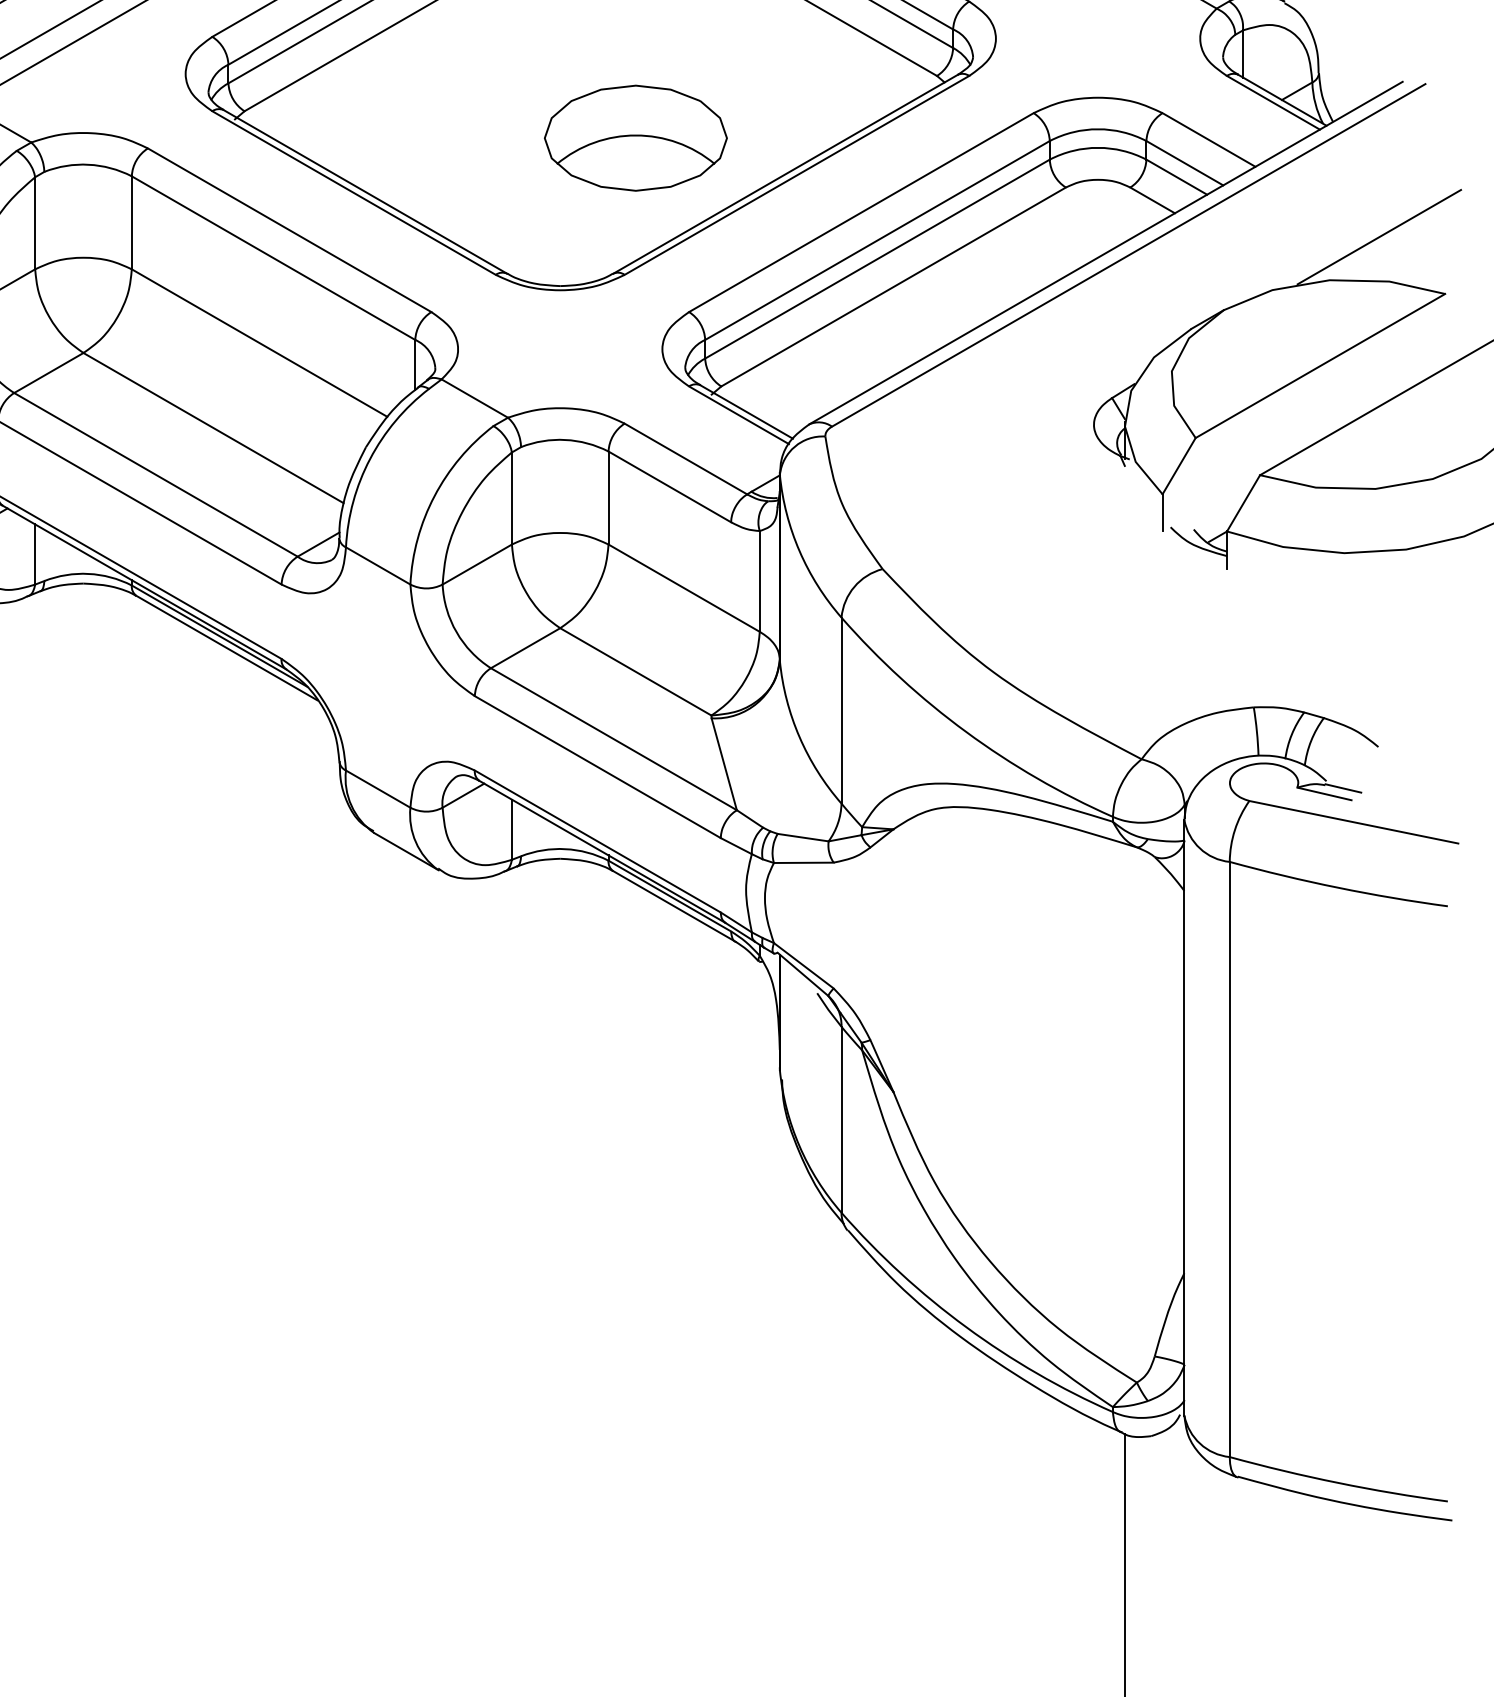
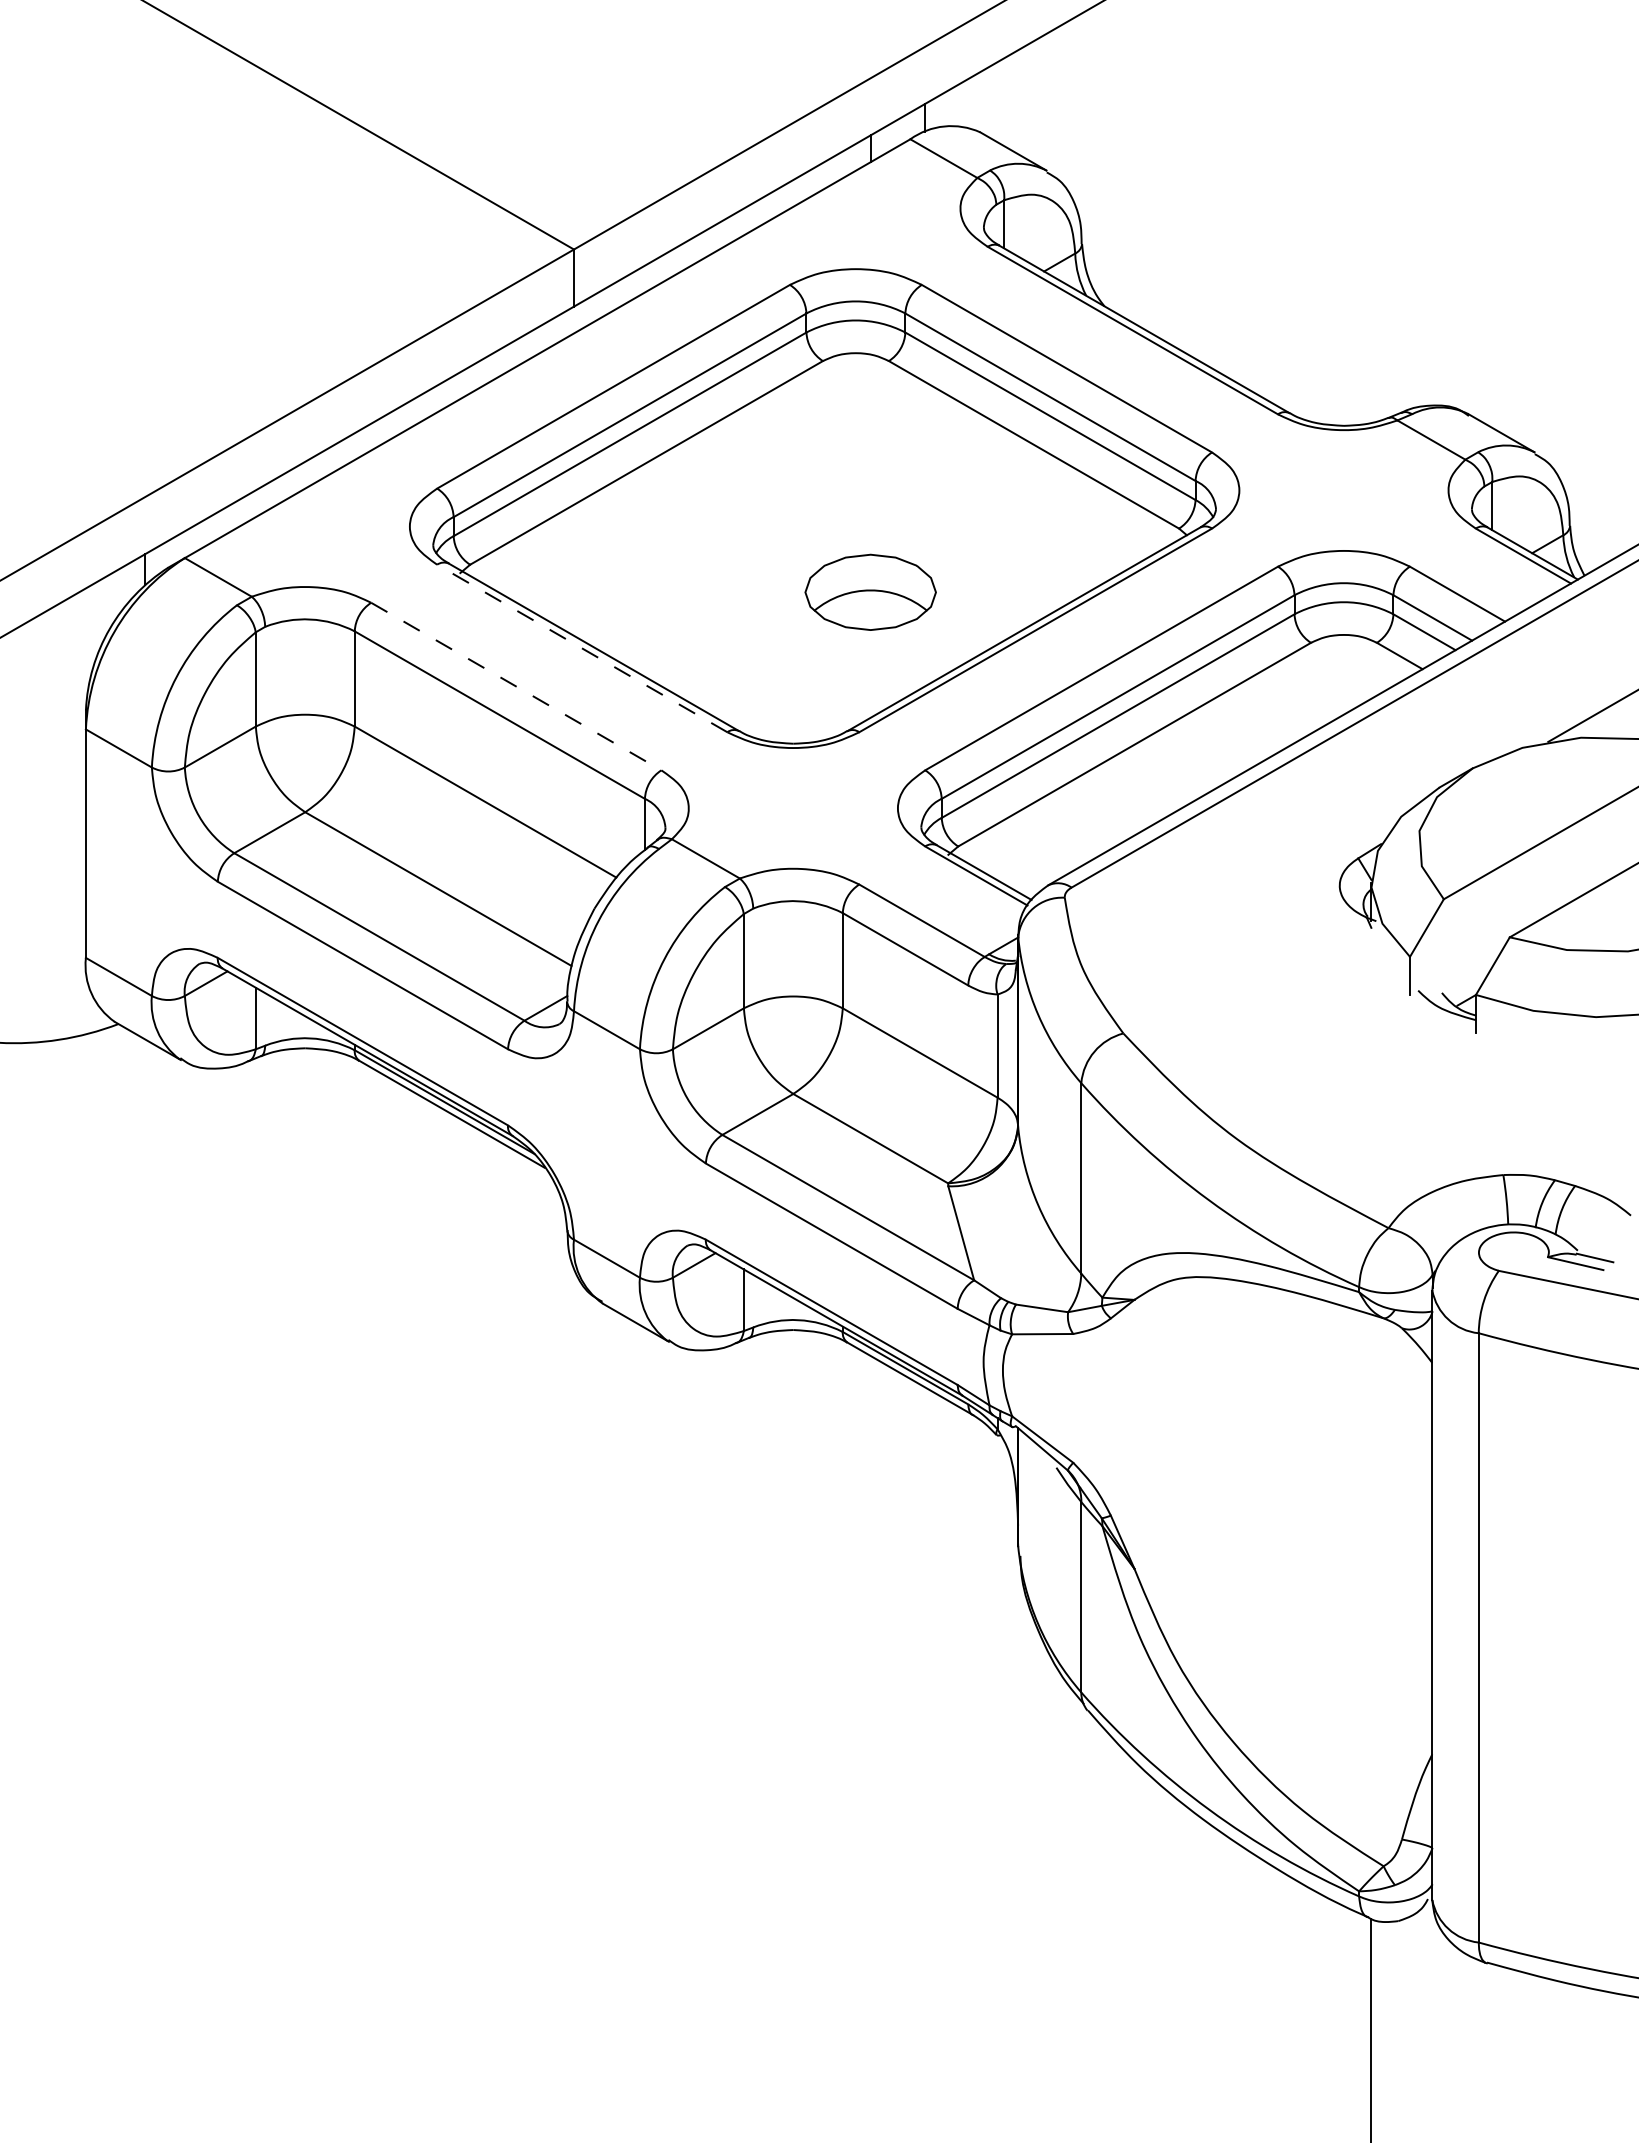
part: (635, 138) -> (870, 592), size x0.7
line: (354, 193) -> (582, 648), solid -> dashed
line: (289, 230) -> (516, 686), solid -> dashed

